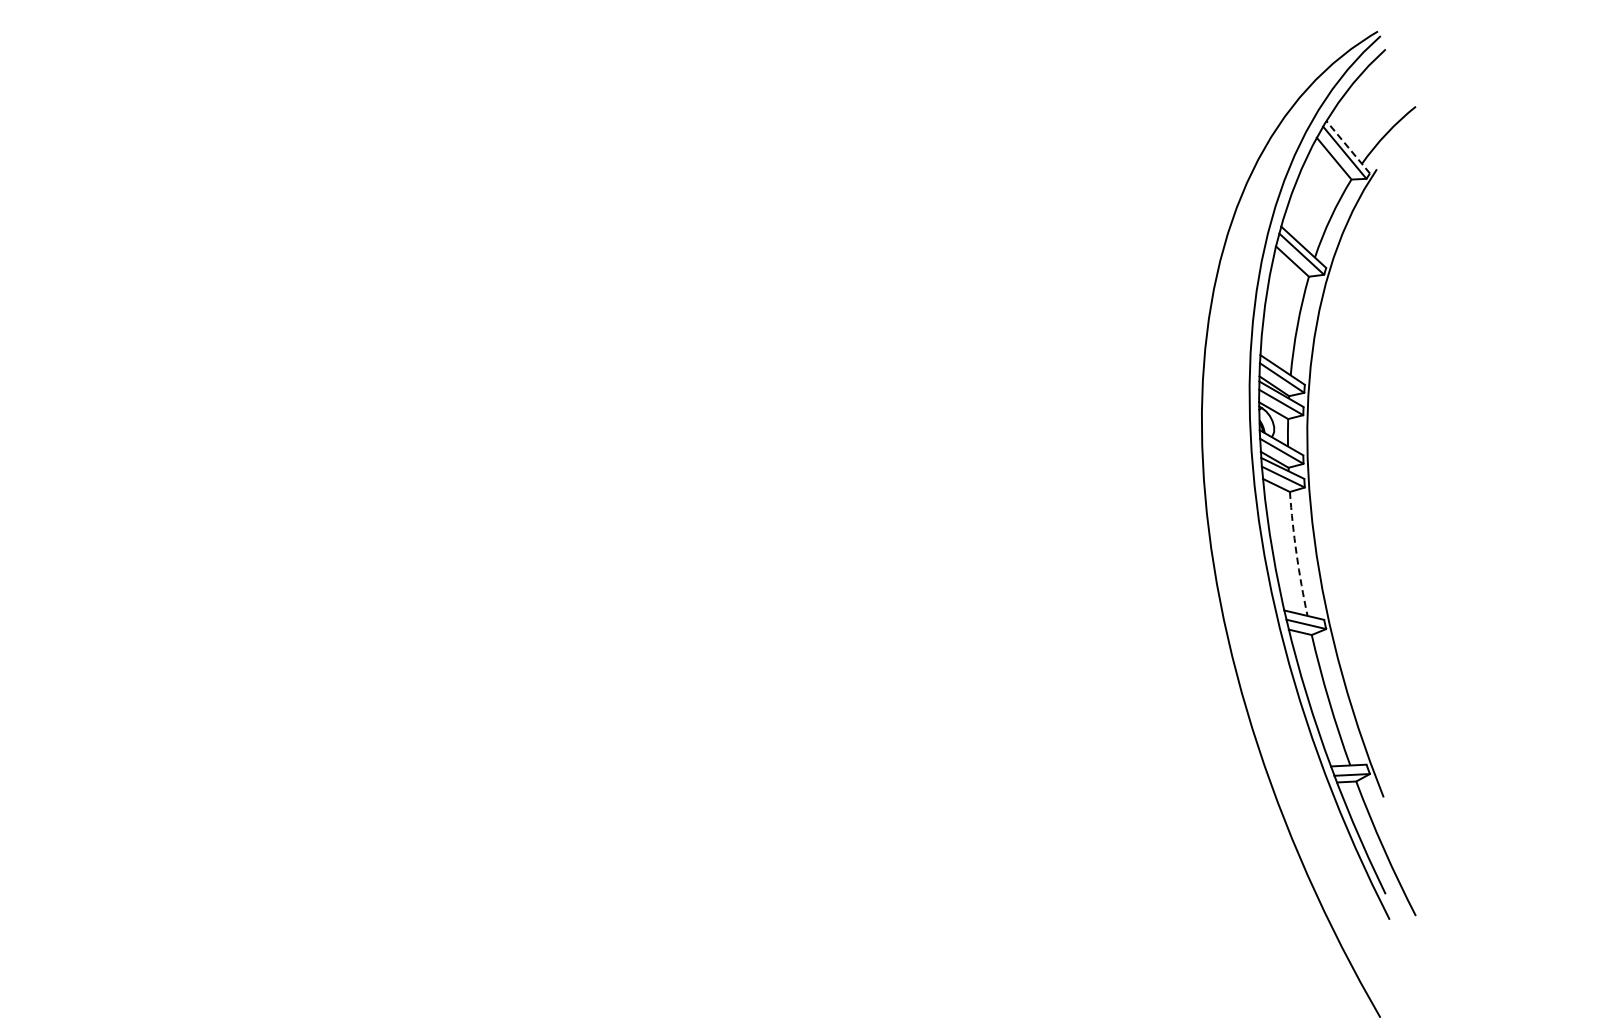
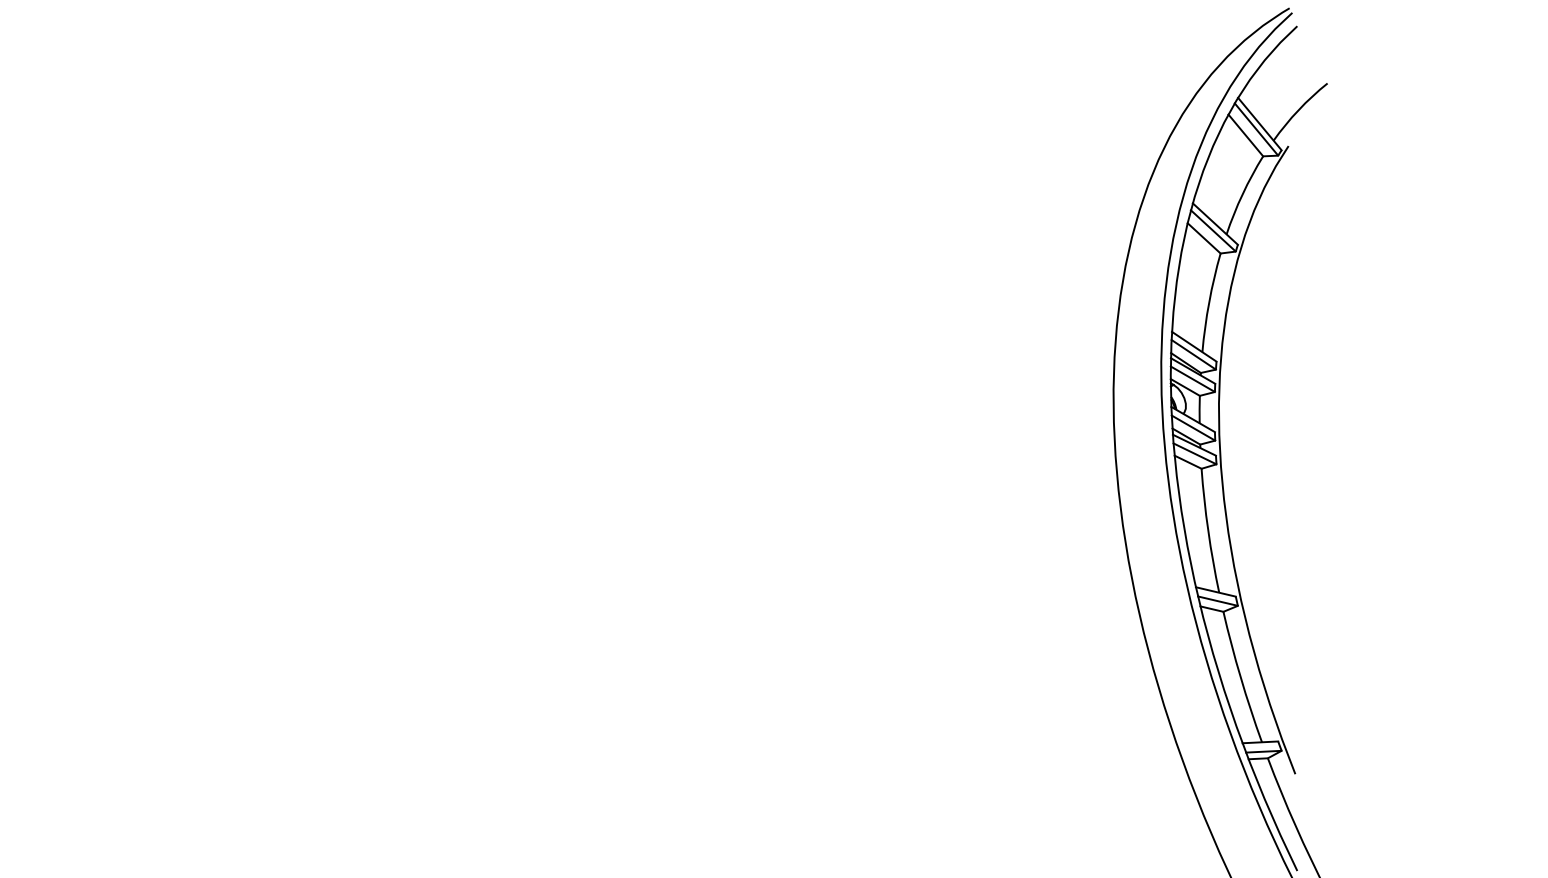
line: (1347, 146) -> (1259, 123), dashed -> solid
arc: (1296, 554) -> (1208, 531), dashed -> solid

